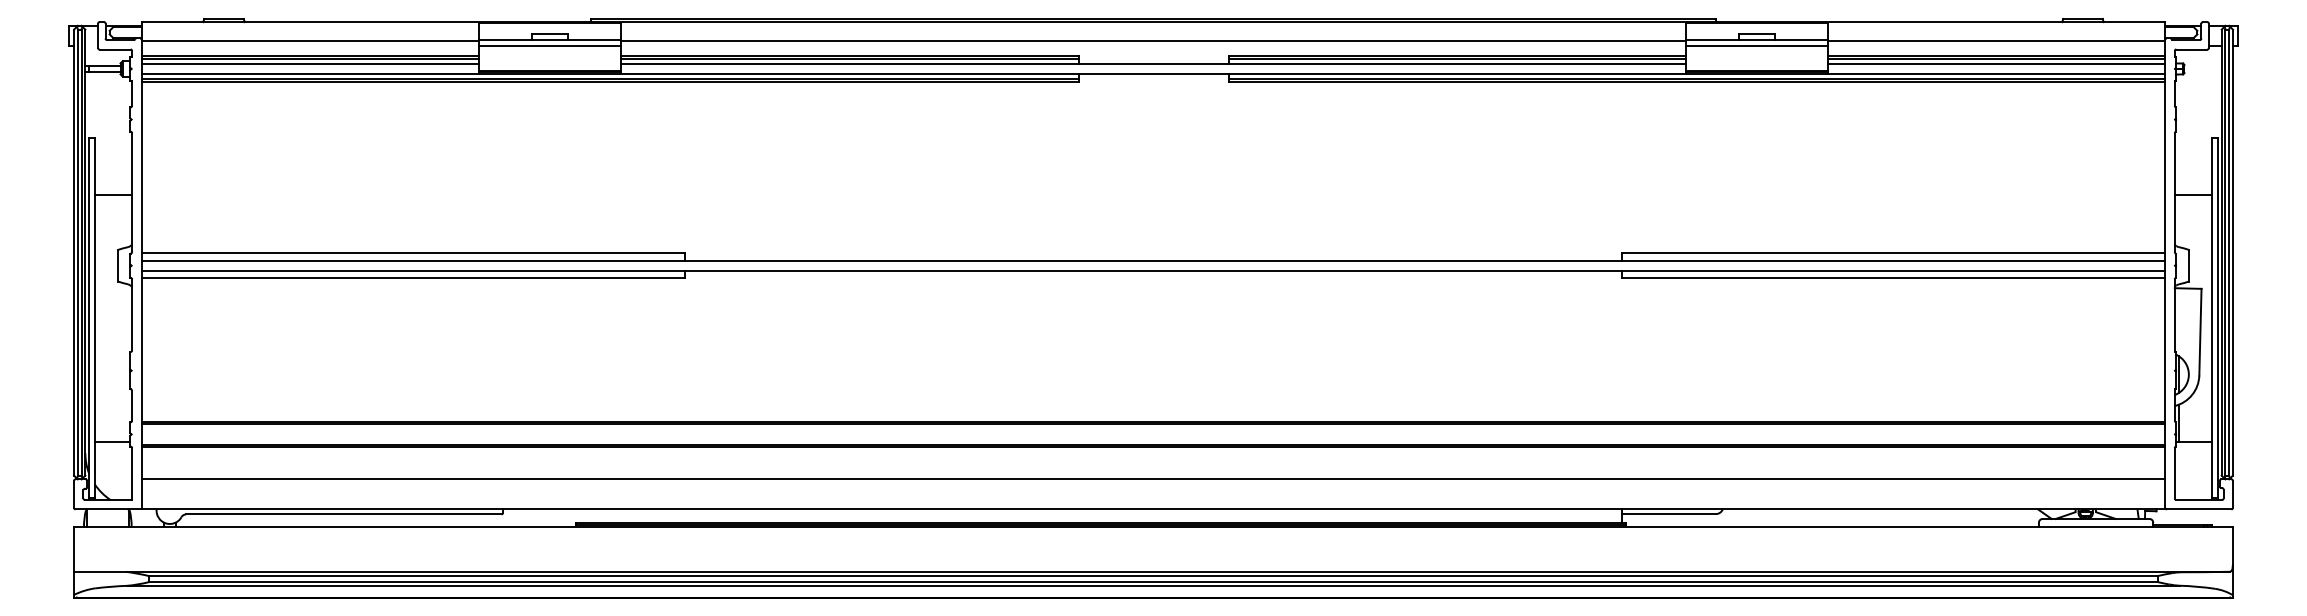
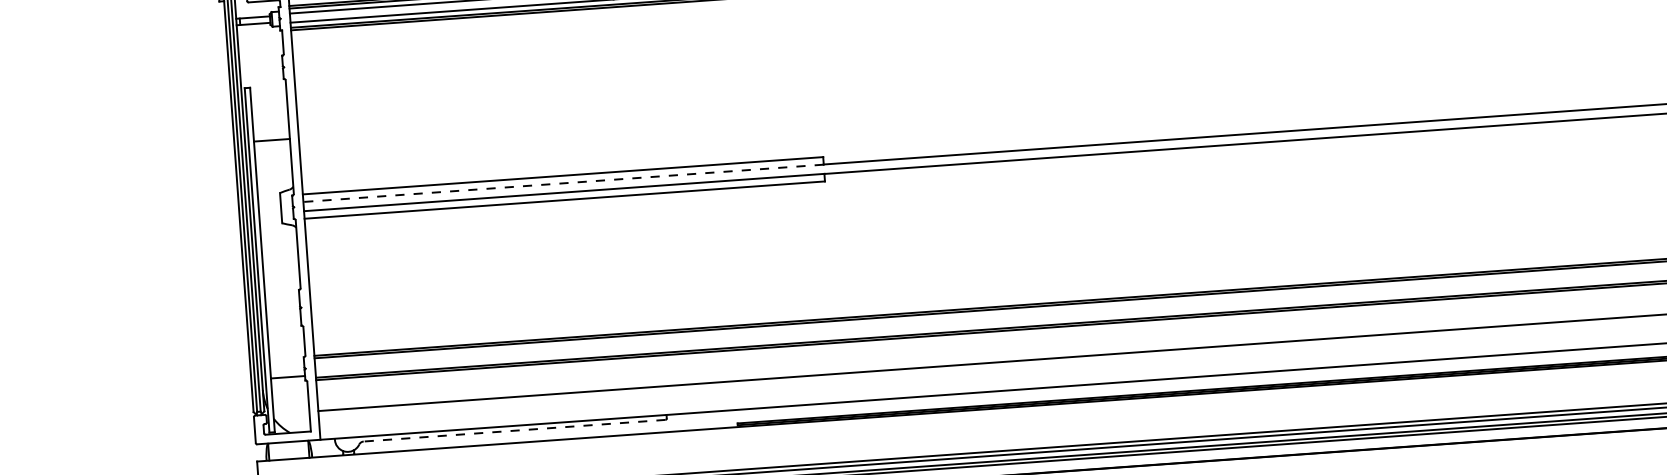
line: (413, 260) -> (563, 182), solid -> dashed
line: (343, 514) -> (514, 430), solid -> dashed

